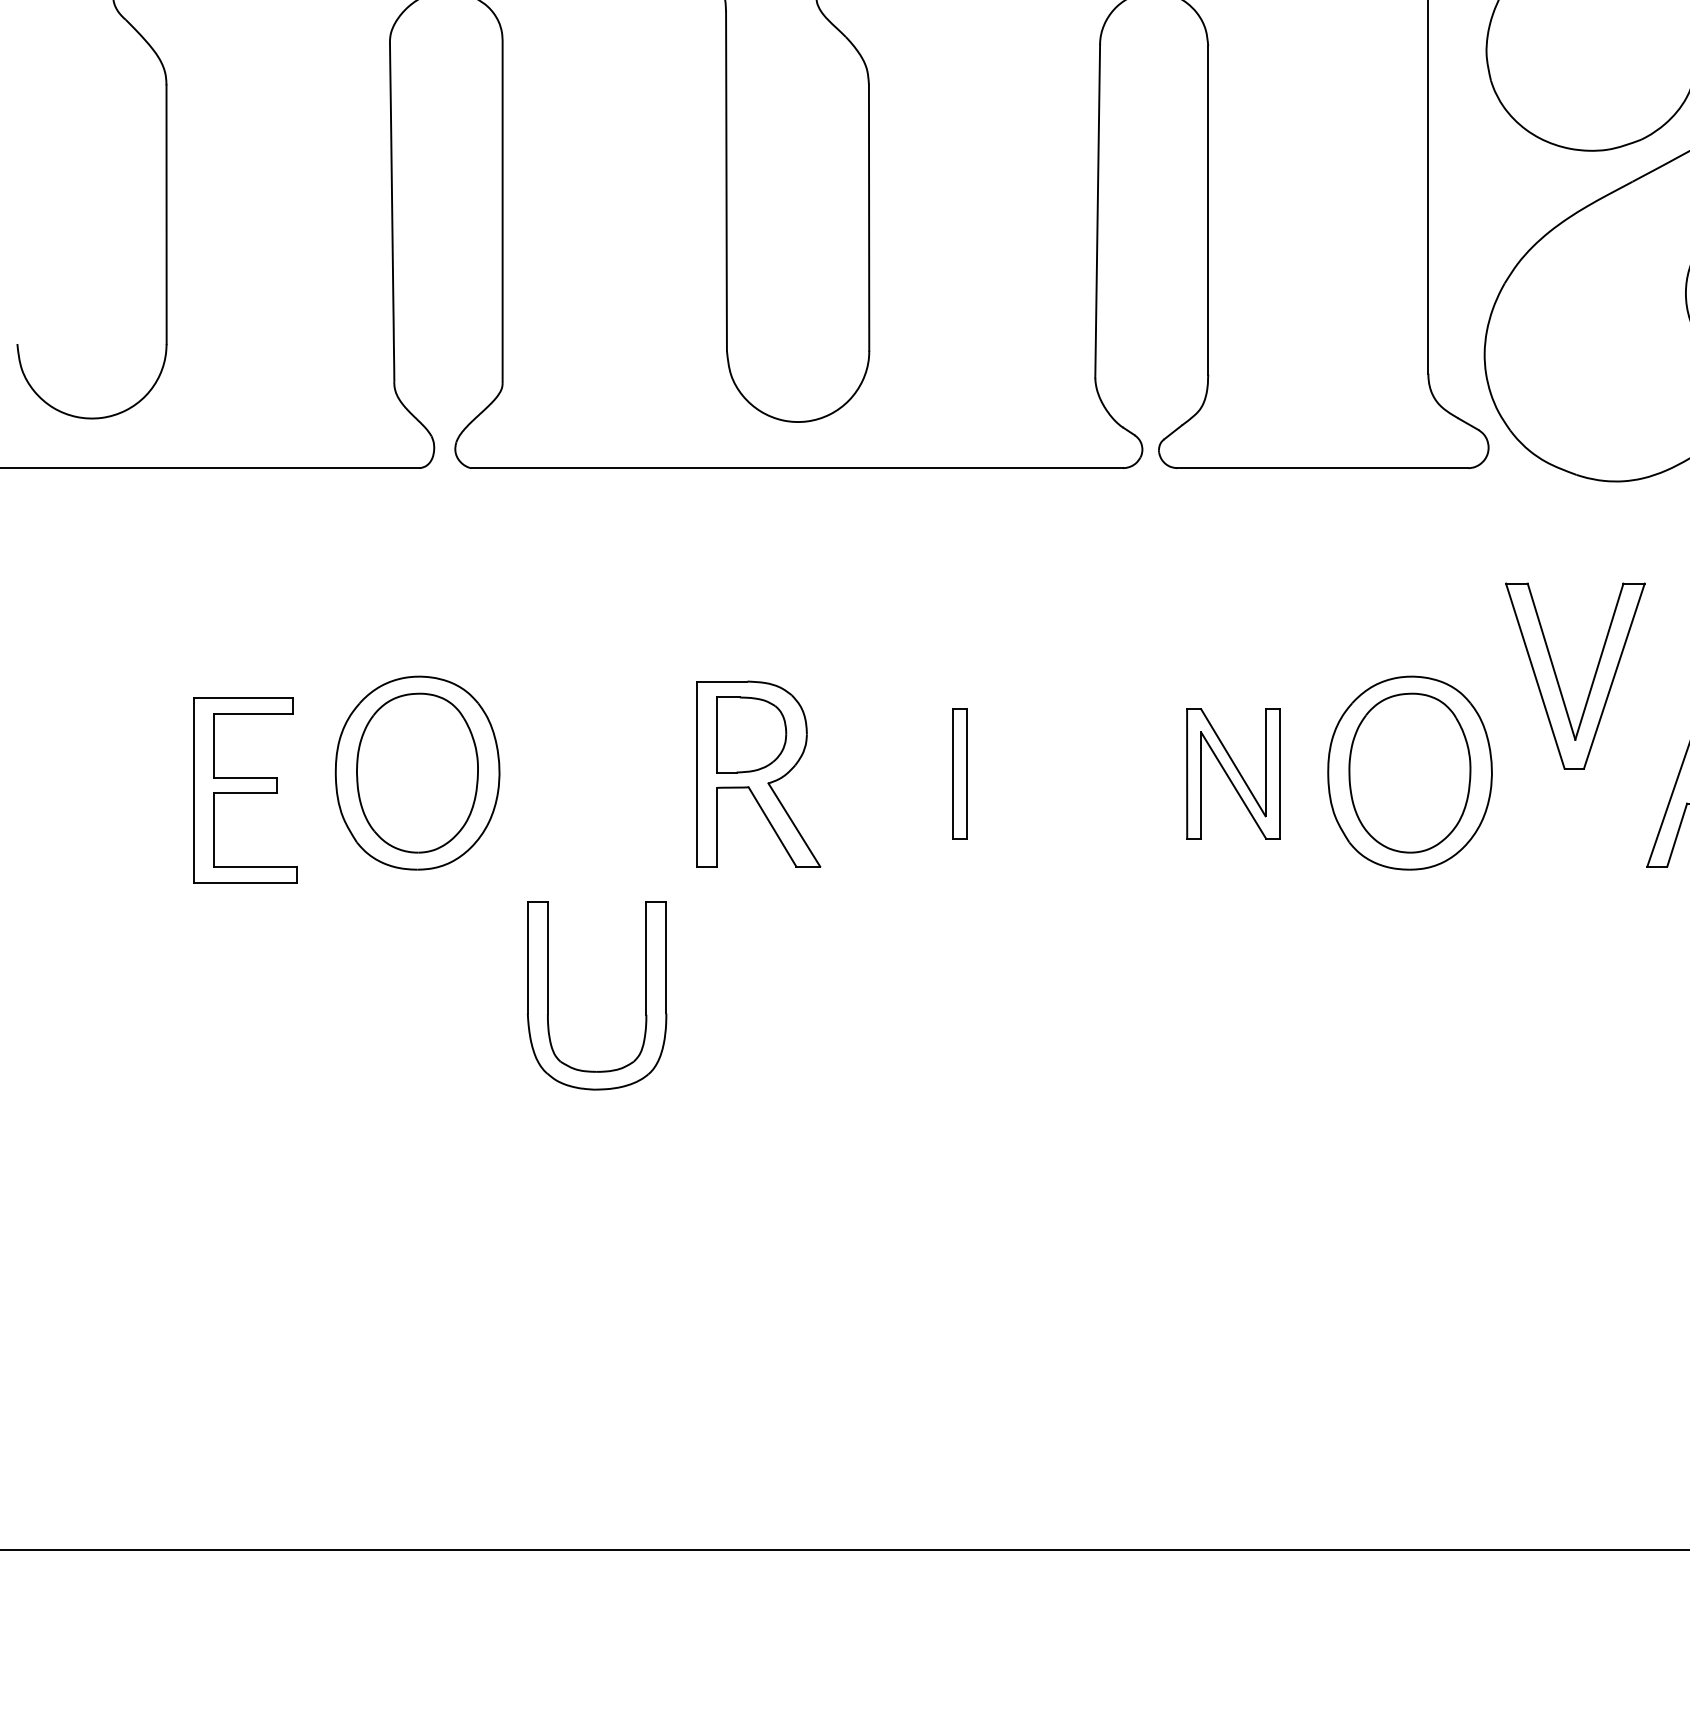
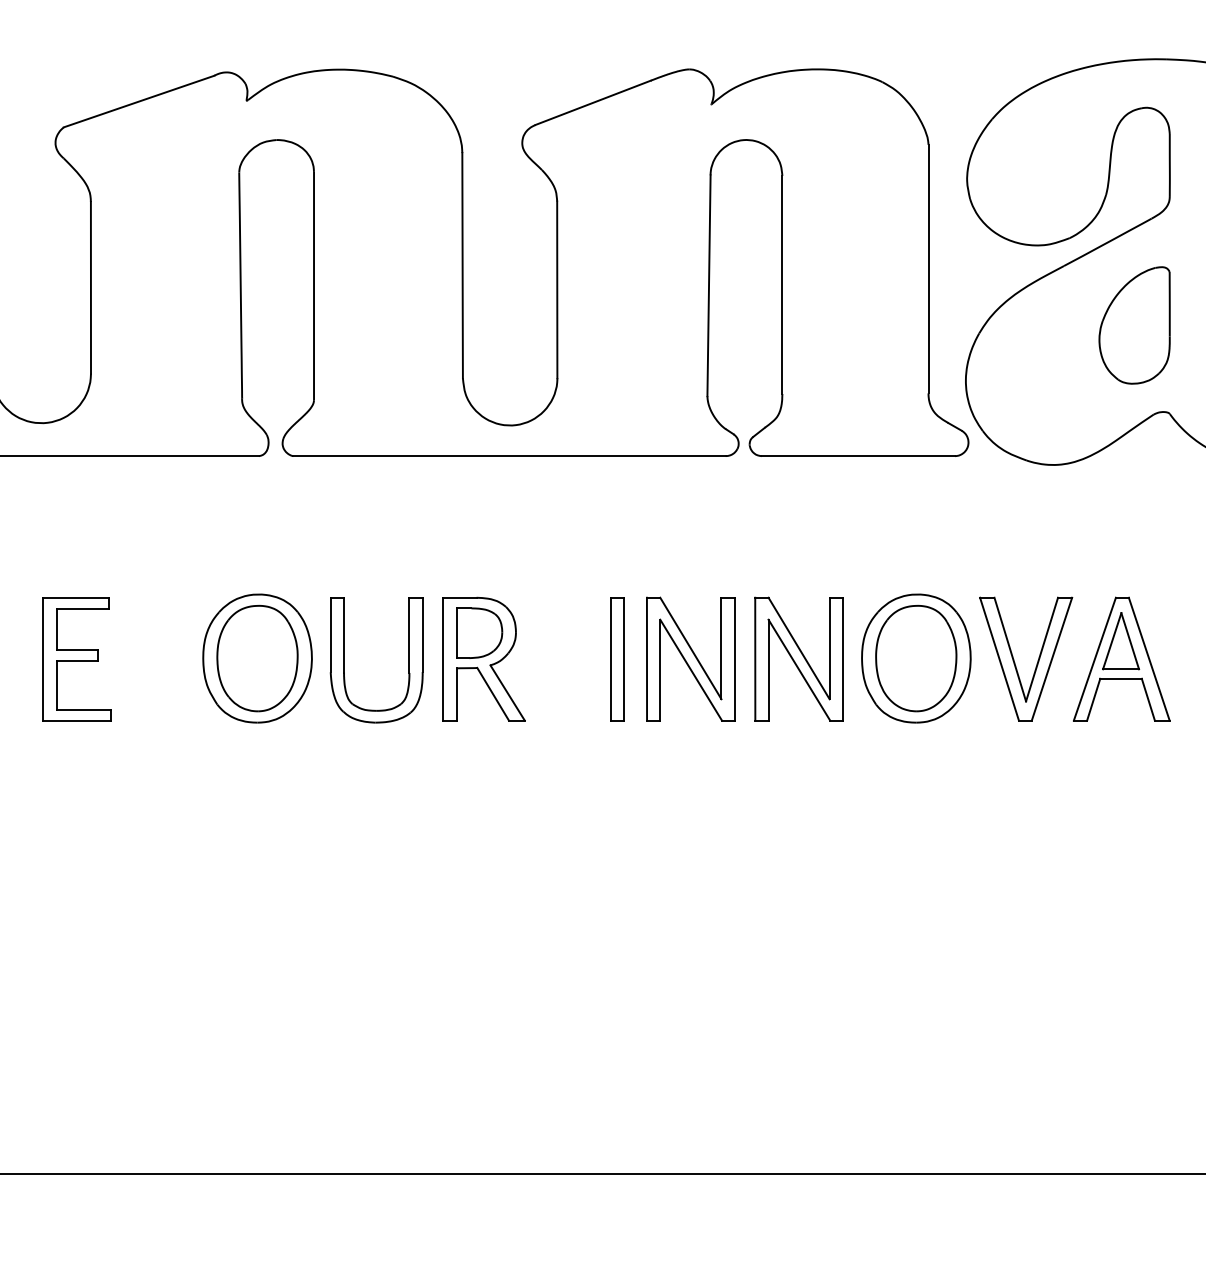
part: (1592, 678) -> (1037, 660), moved
part: (1069, 773) -> (690, 658), added
part: (1232, 773) -> (798, 658), size x1.43
part: (959, 774) -> (617, 659), size x1.43
part: (244, 791) -> (76, 659), moved
part: (548, 996) -> (344, 660), moved

